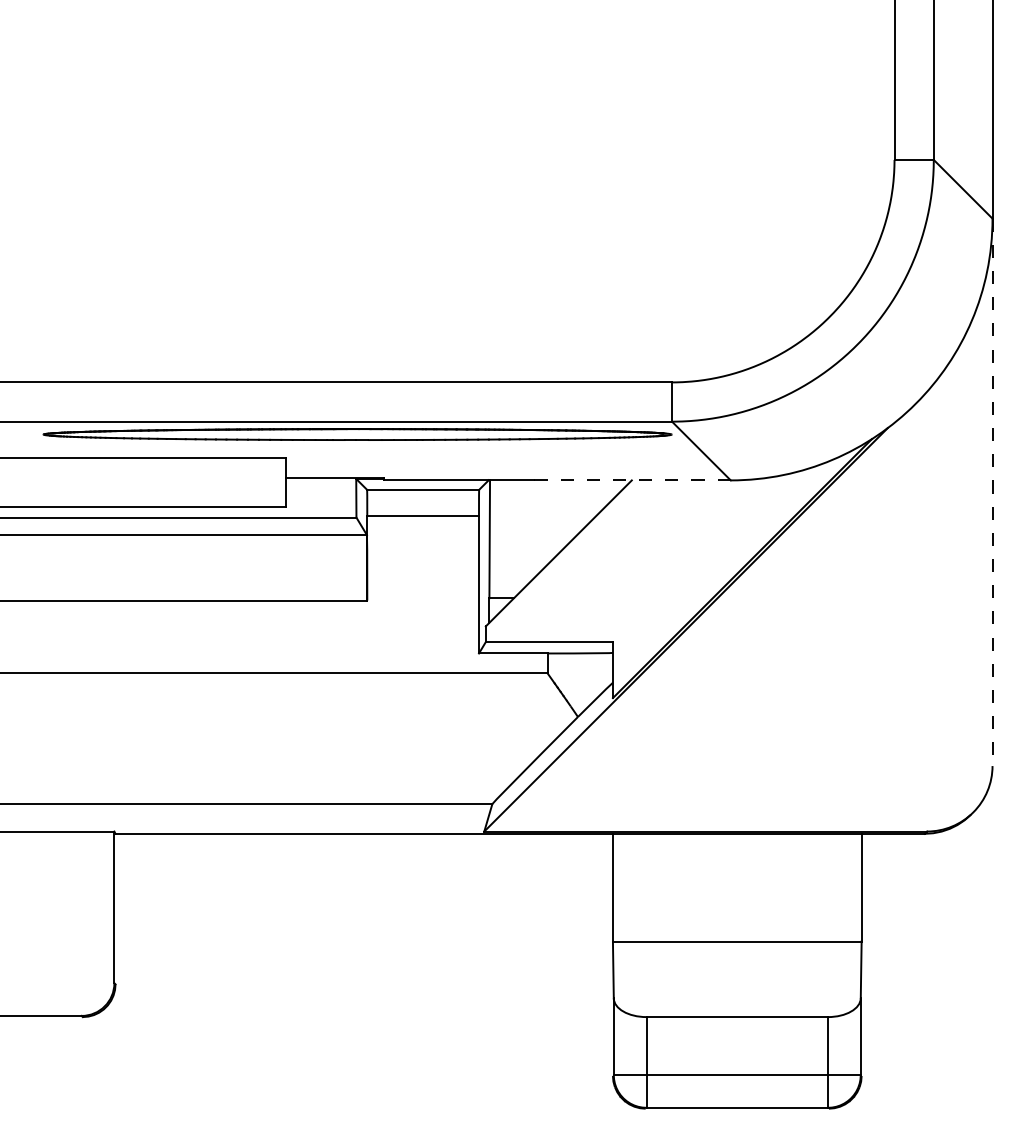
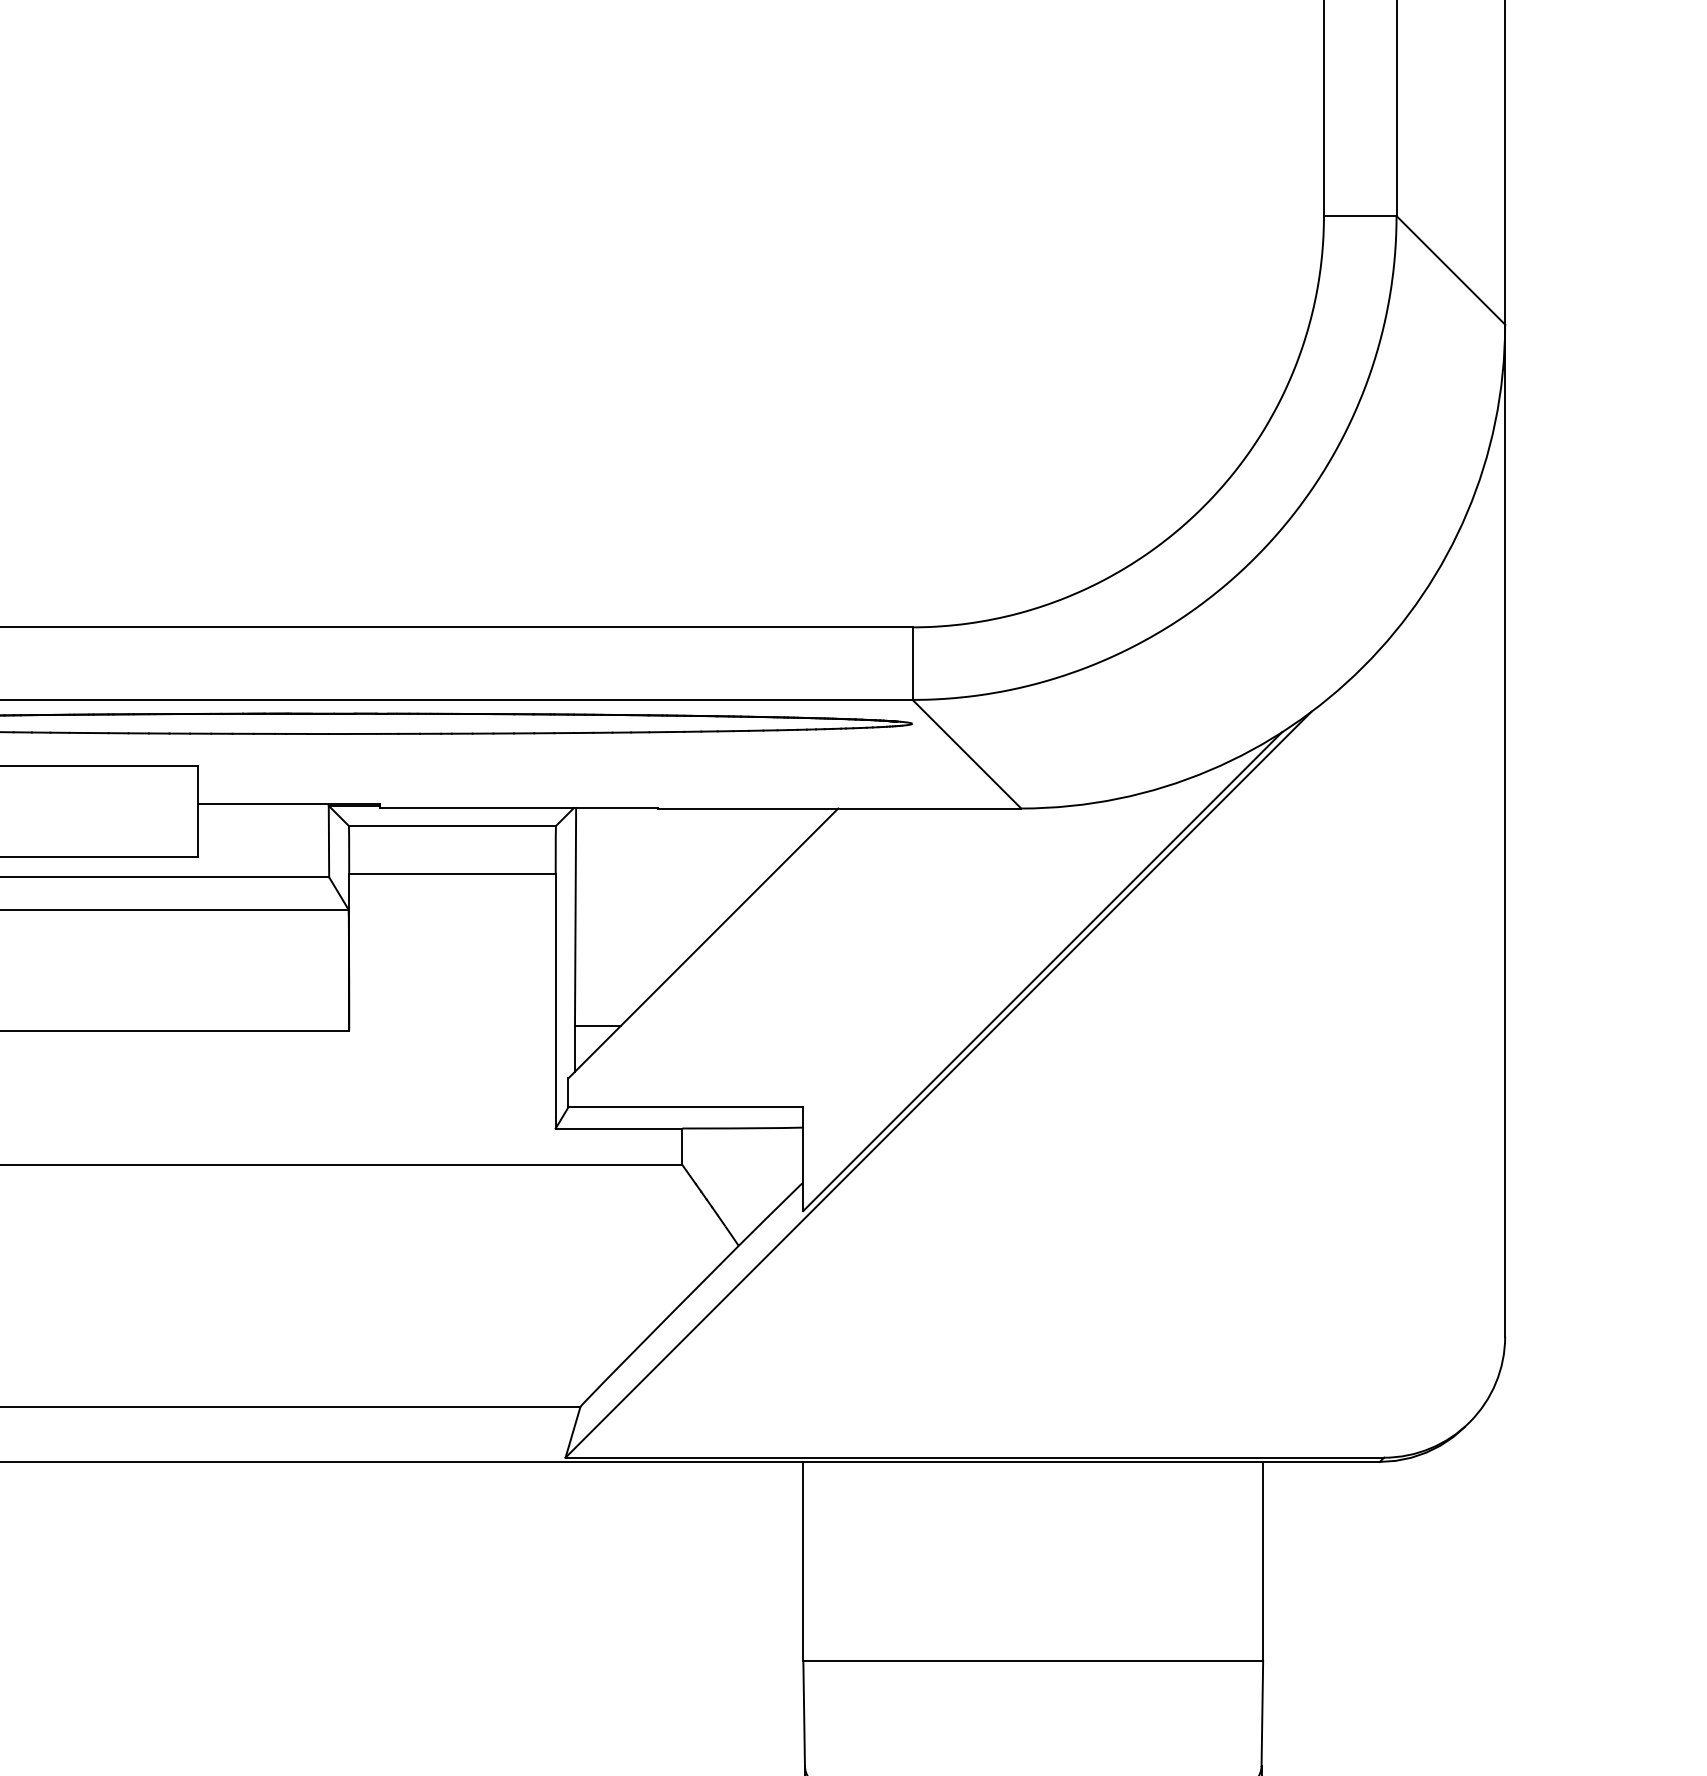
line: (633, 480) -> (841, 808), dashed -> solid
line: (992, 492) -> (1505, 830), dashed -> solid

